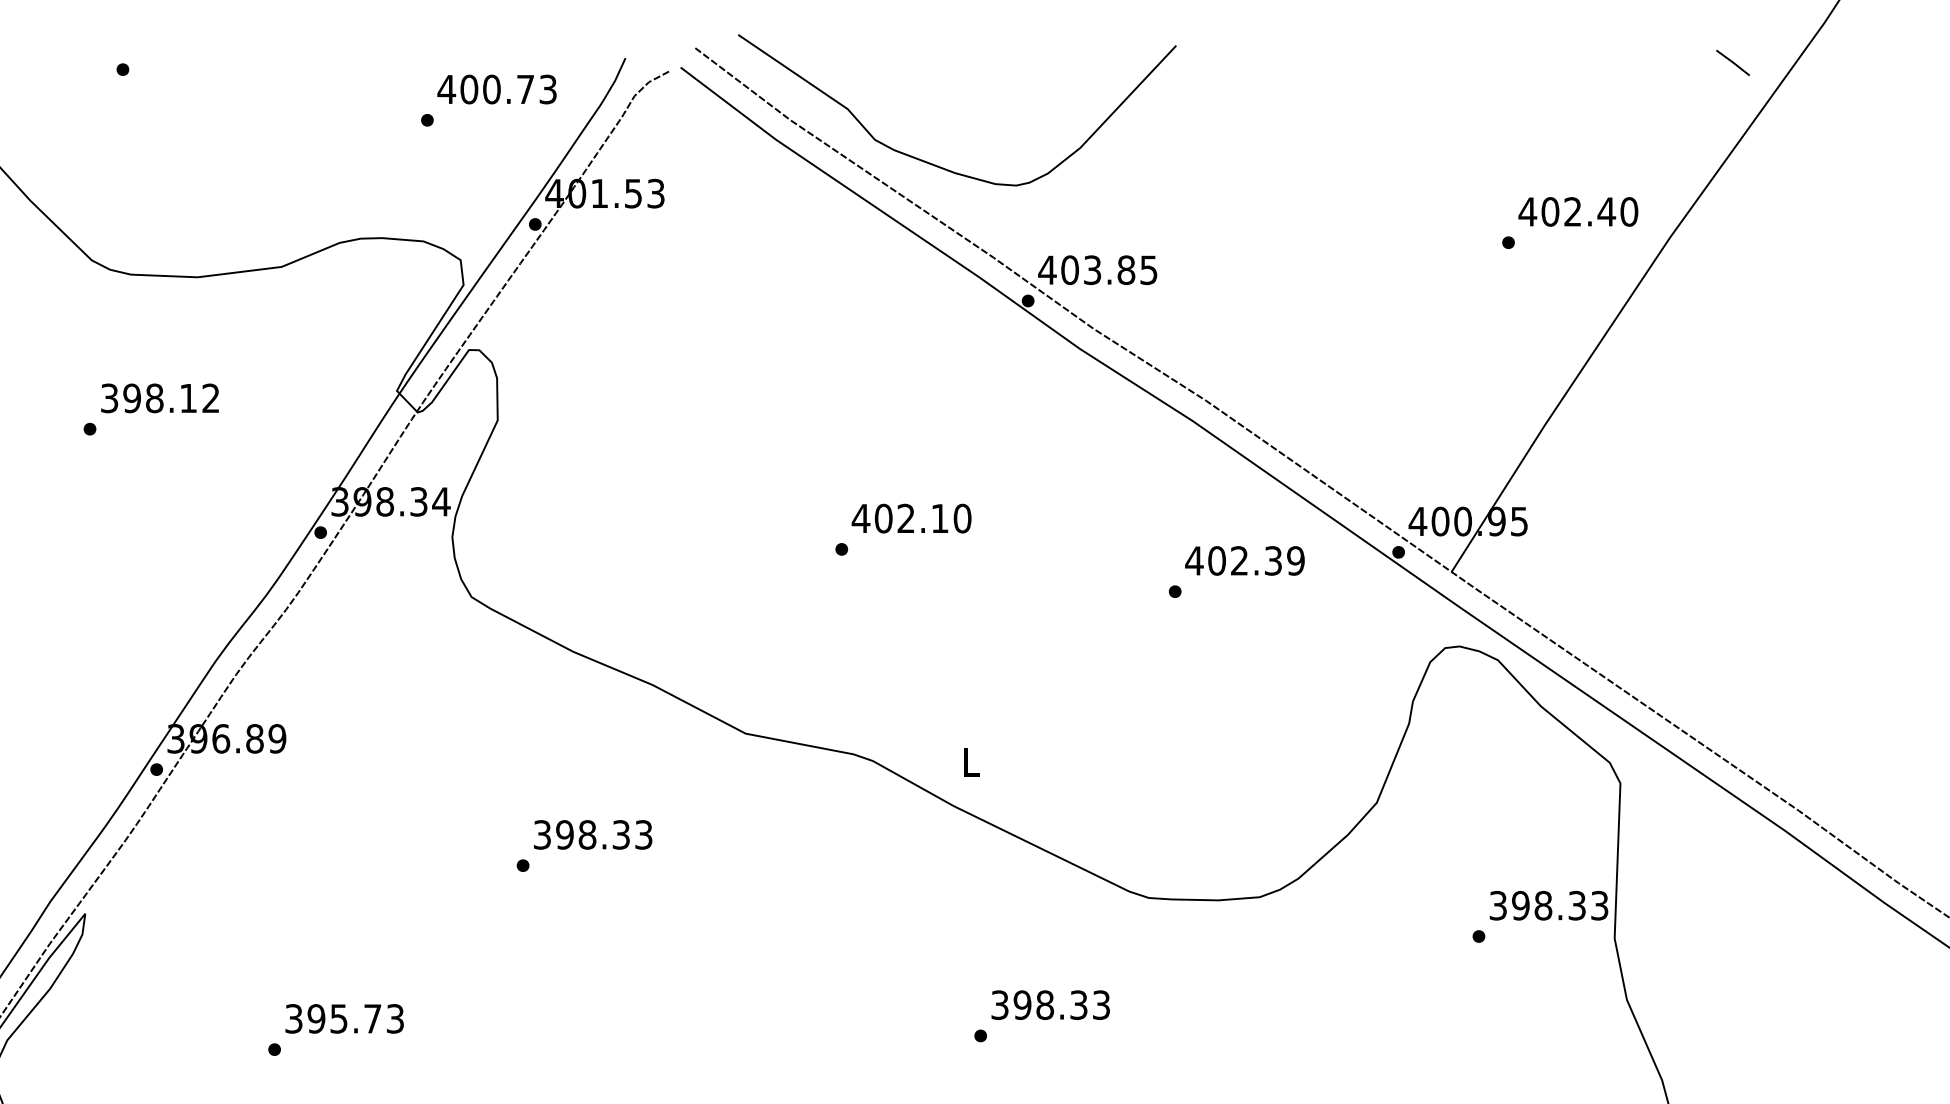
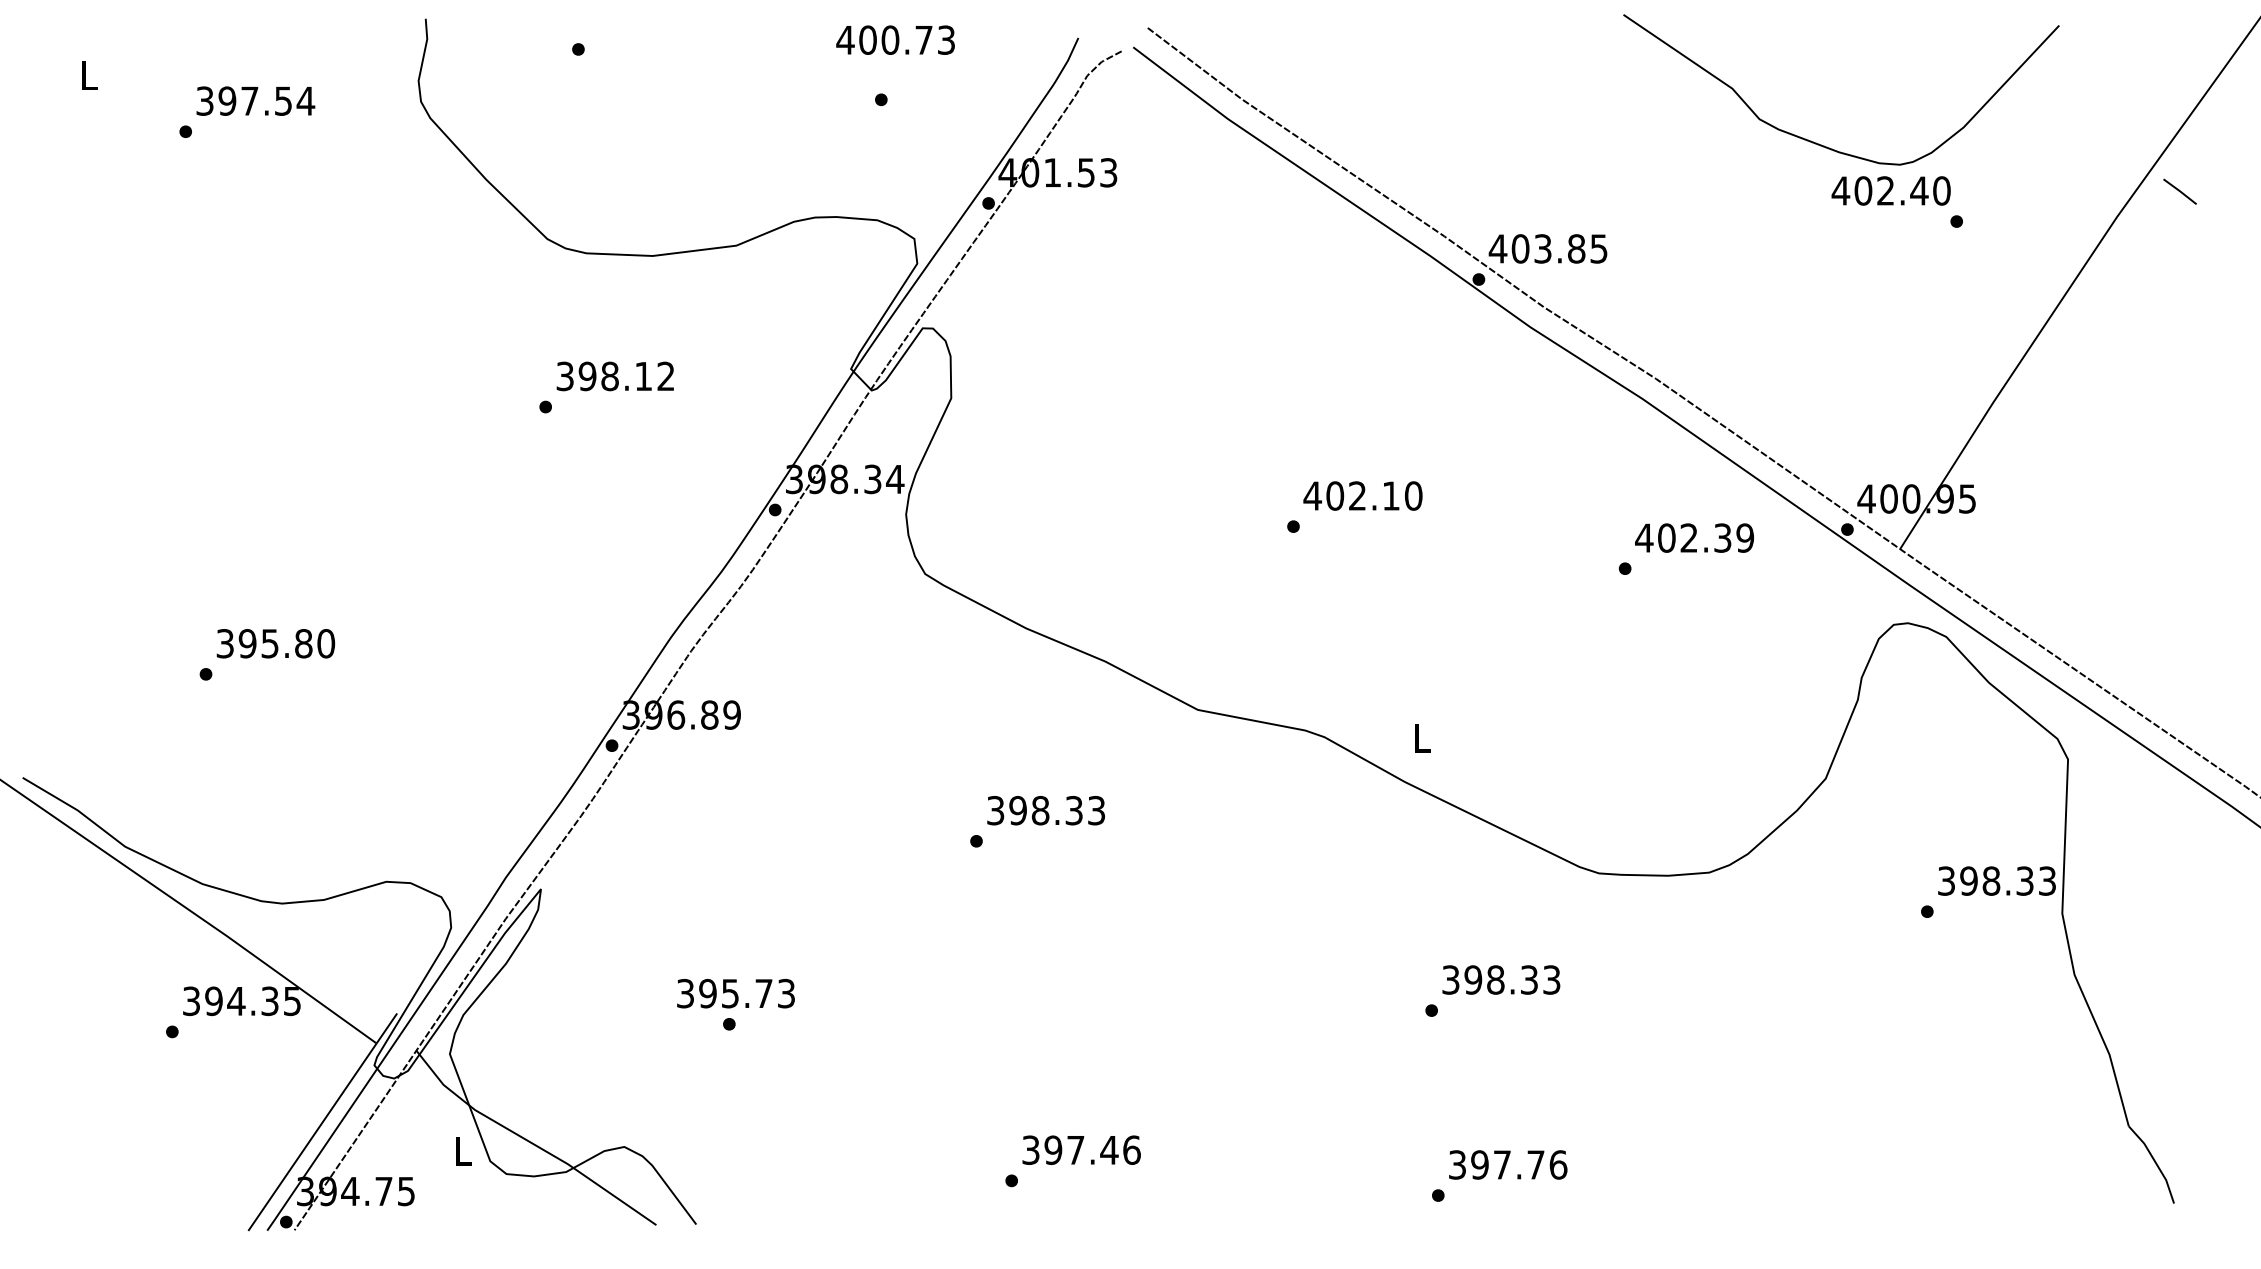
line: (1732, 62) -> (2179, 191), moved
text: (496, 88) -> (895, 39), moved
curve: (935, 164) -> (1819, 143), moved
text: (1577, 211) -> (1890, 190), moved
text: (344, 1018) -> (735, 993), moved

